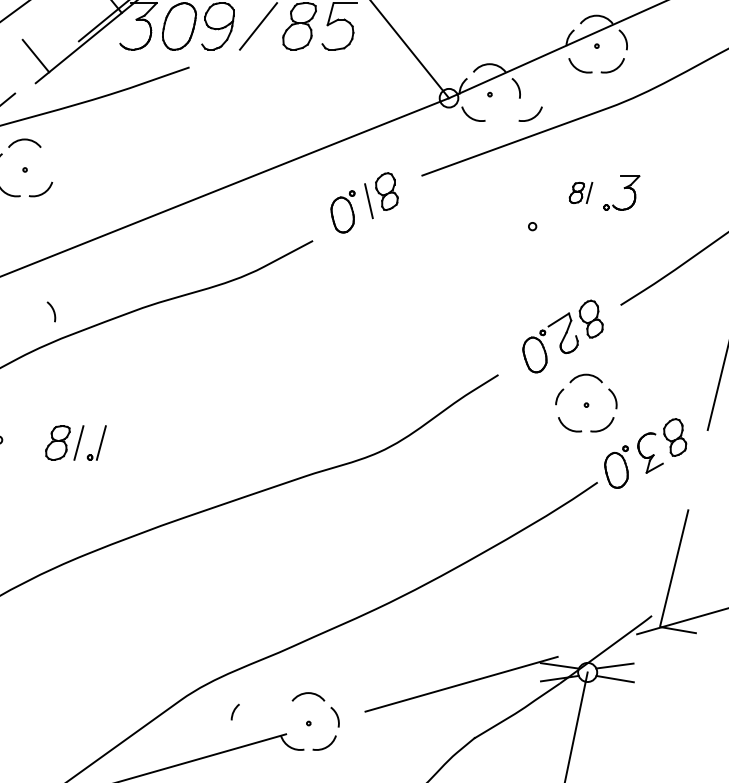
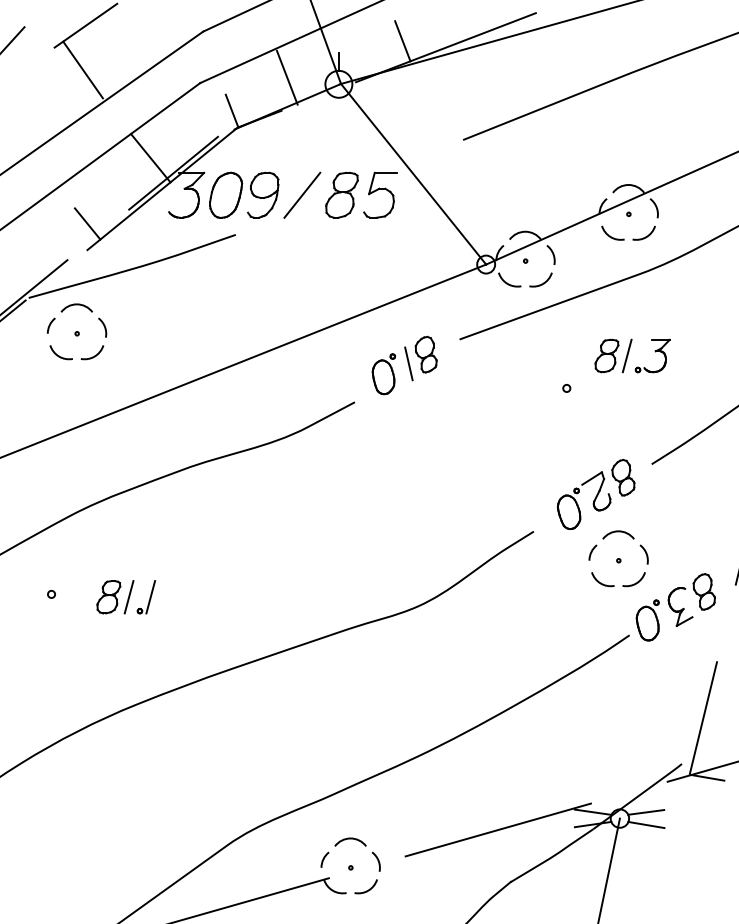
arc: (531, 117) -> (541, 283), moved
part: (581, 192) -> (613, 355), size x1.67
arc: (52, 310) -> (103, 326), moved
arc: (234, 711) -> (324, 859), moved

